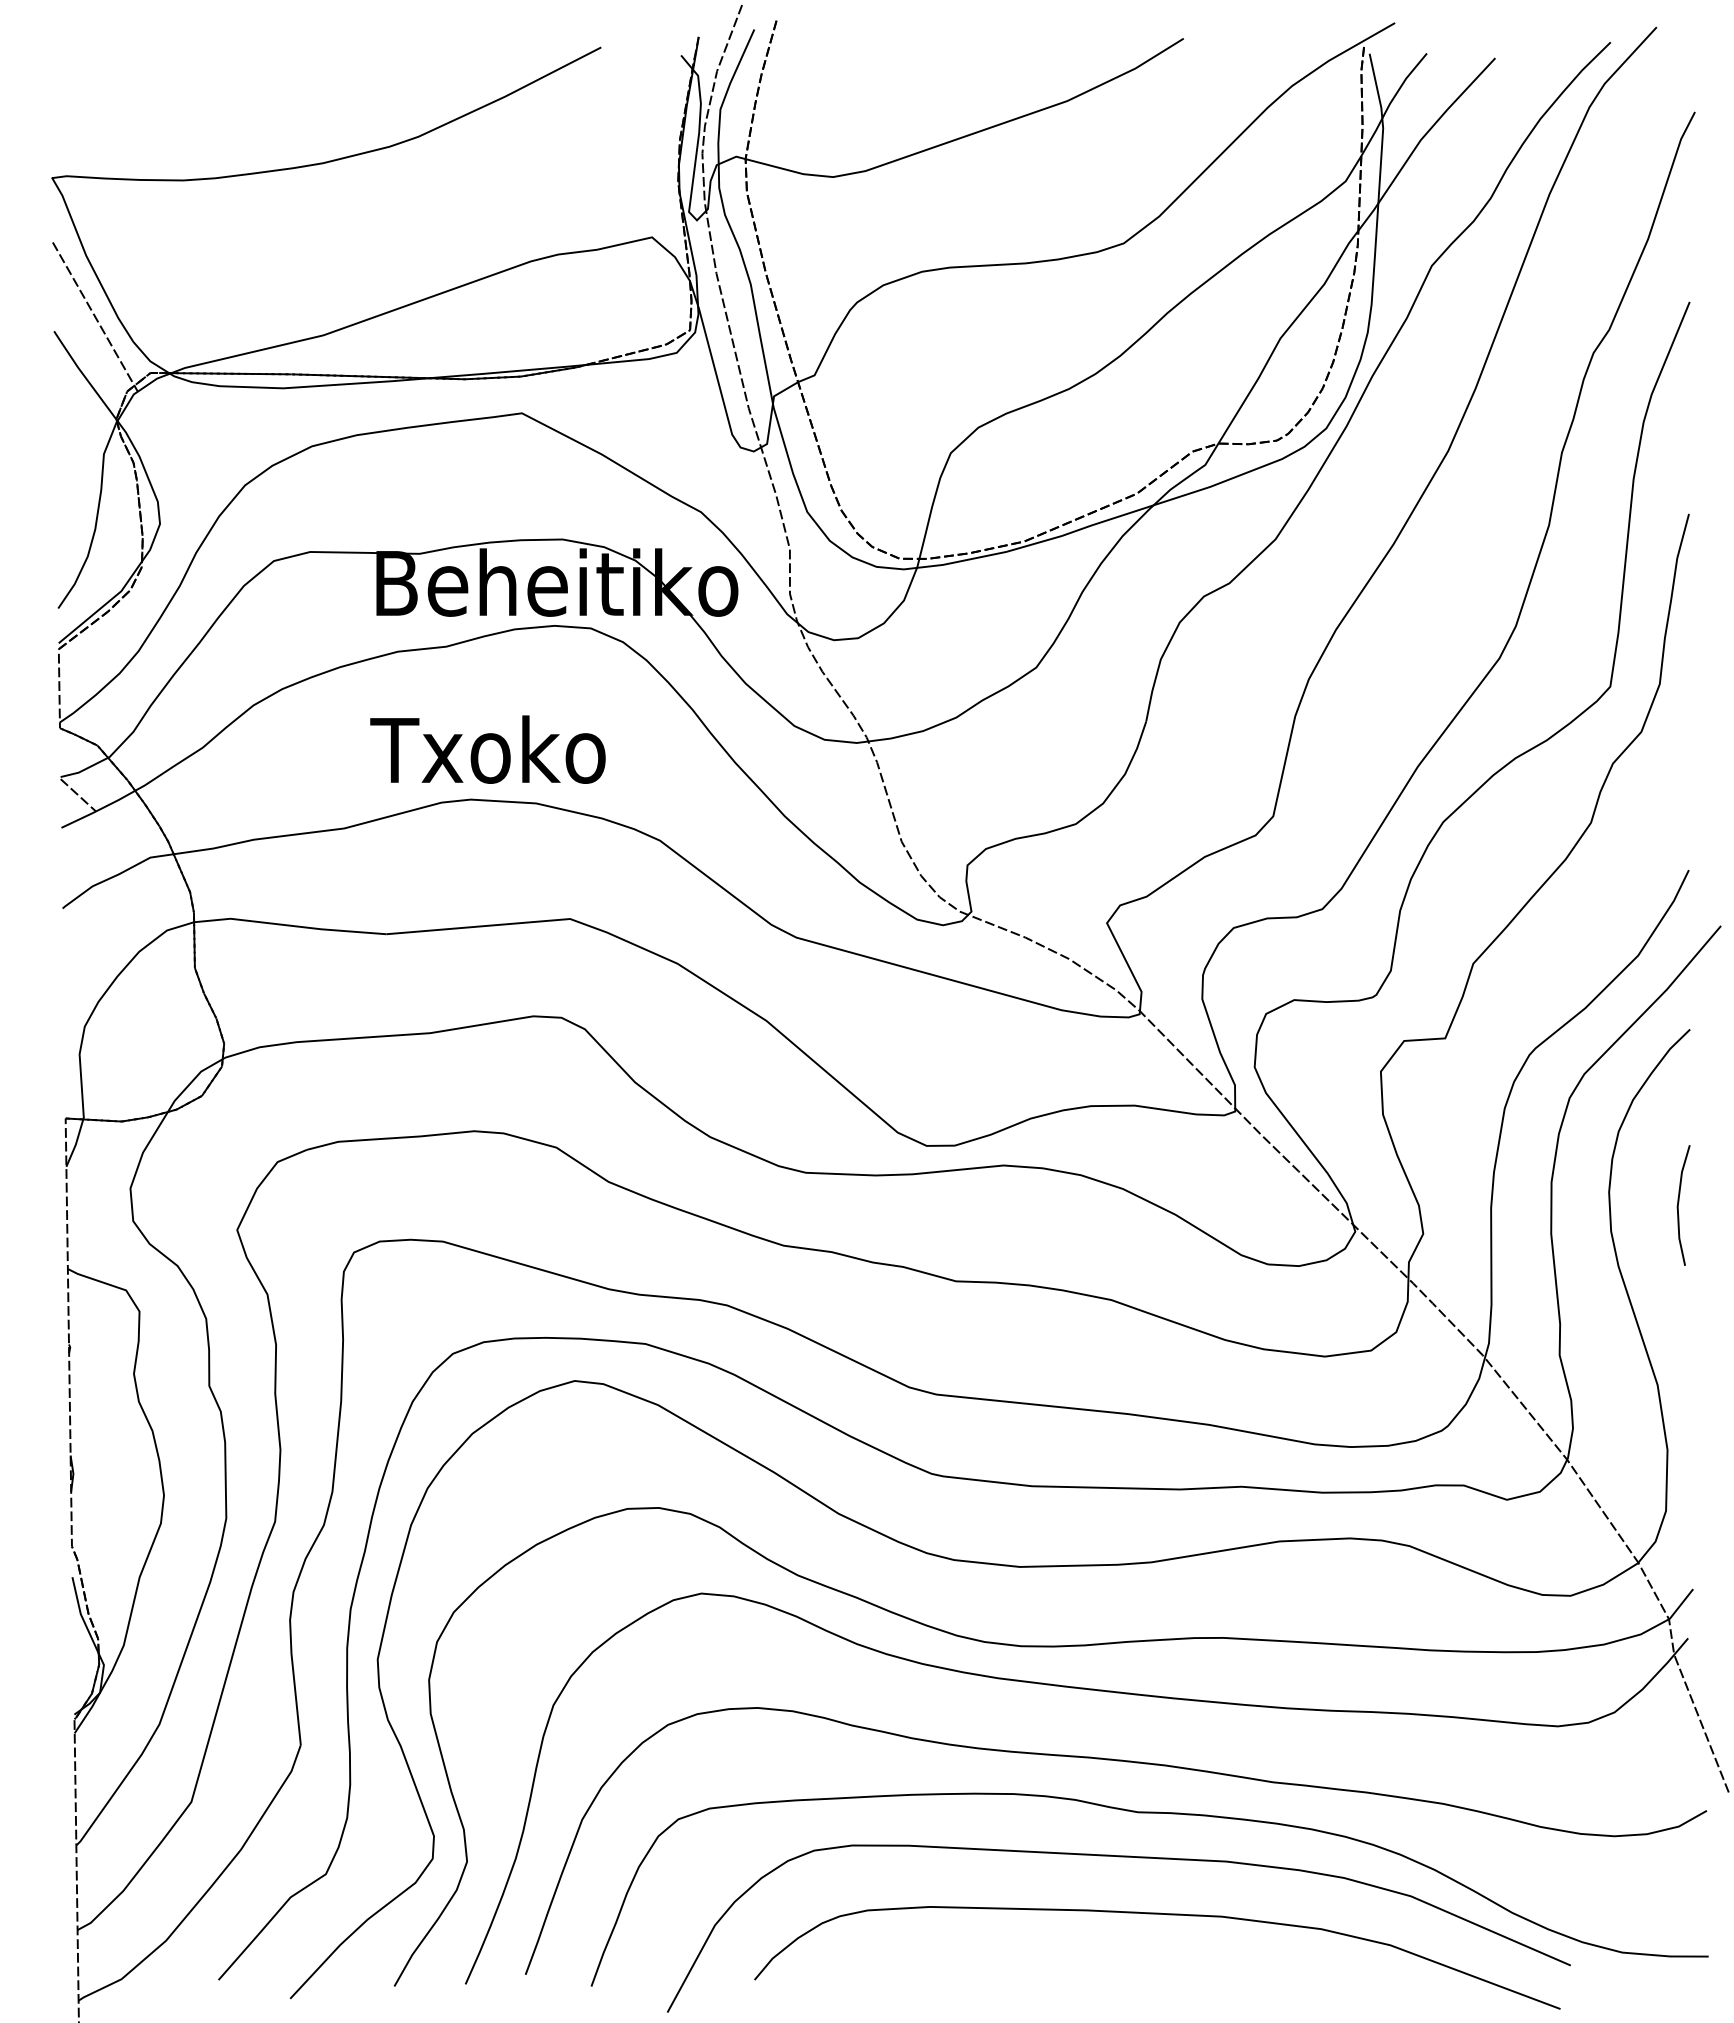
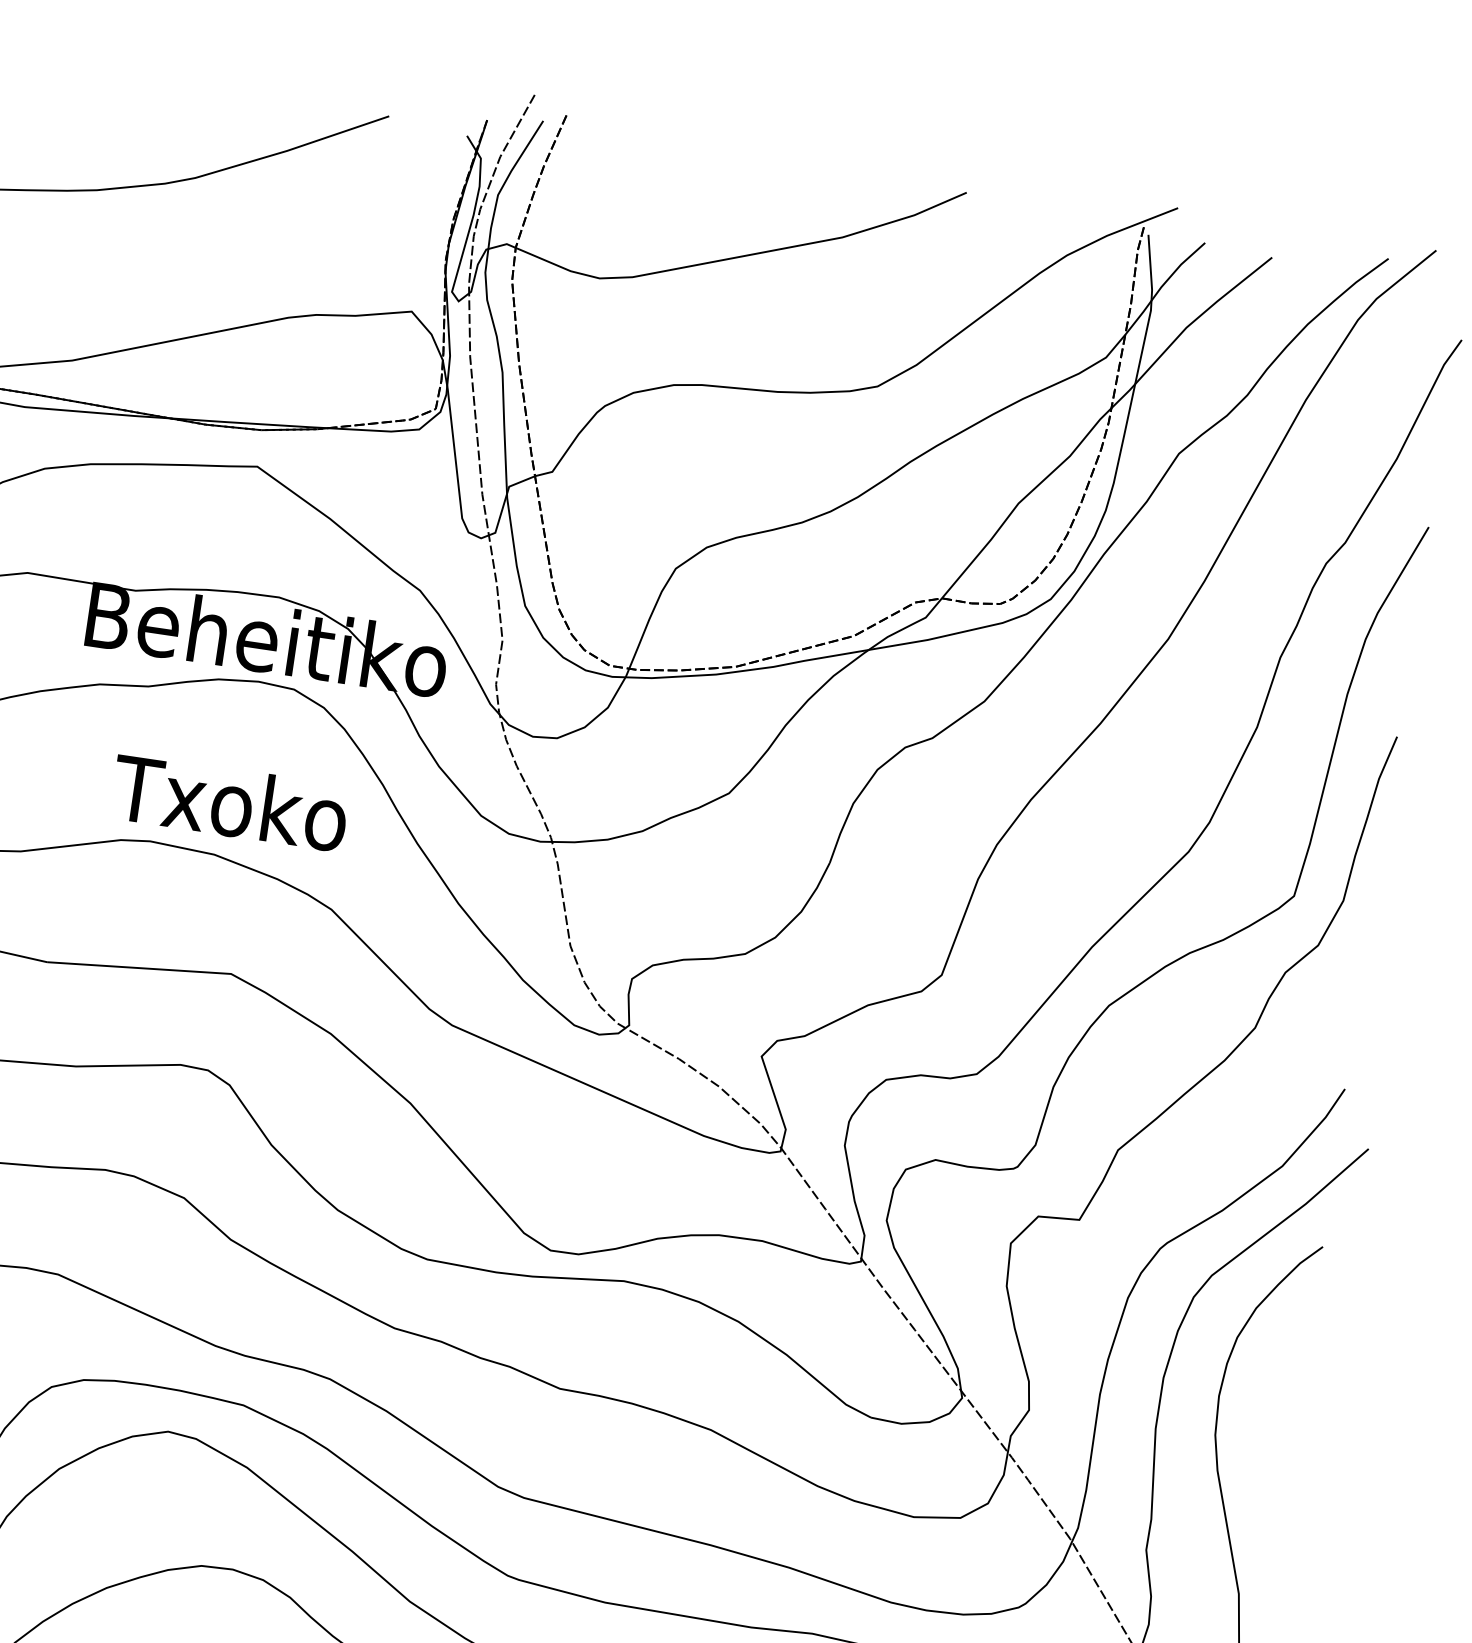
text: (487, 749) -> (229, 802), moved
line: (1679, 1202) -> (1287, 1416), removed

